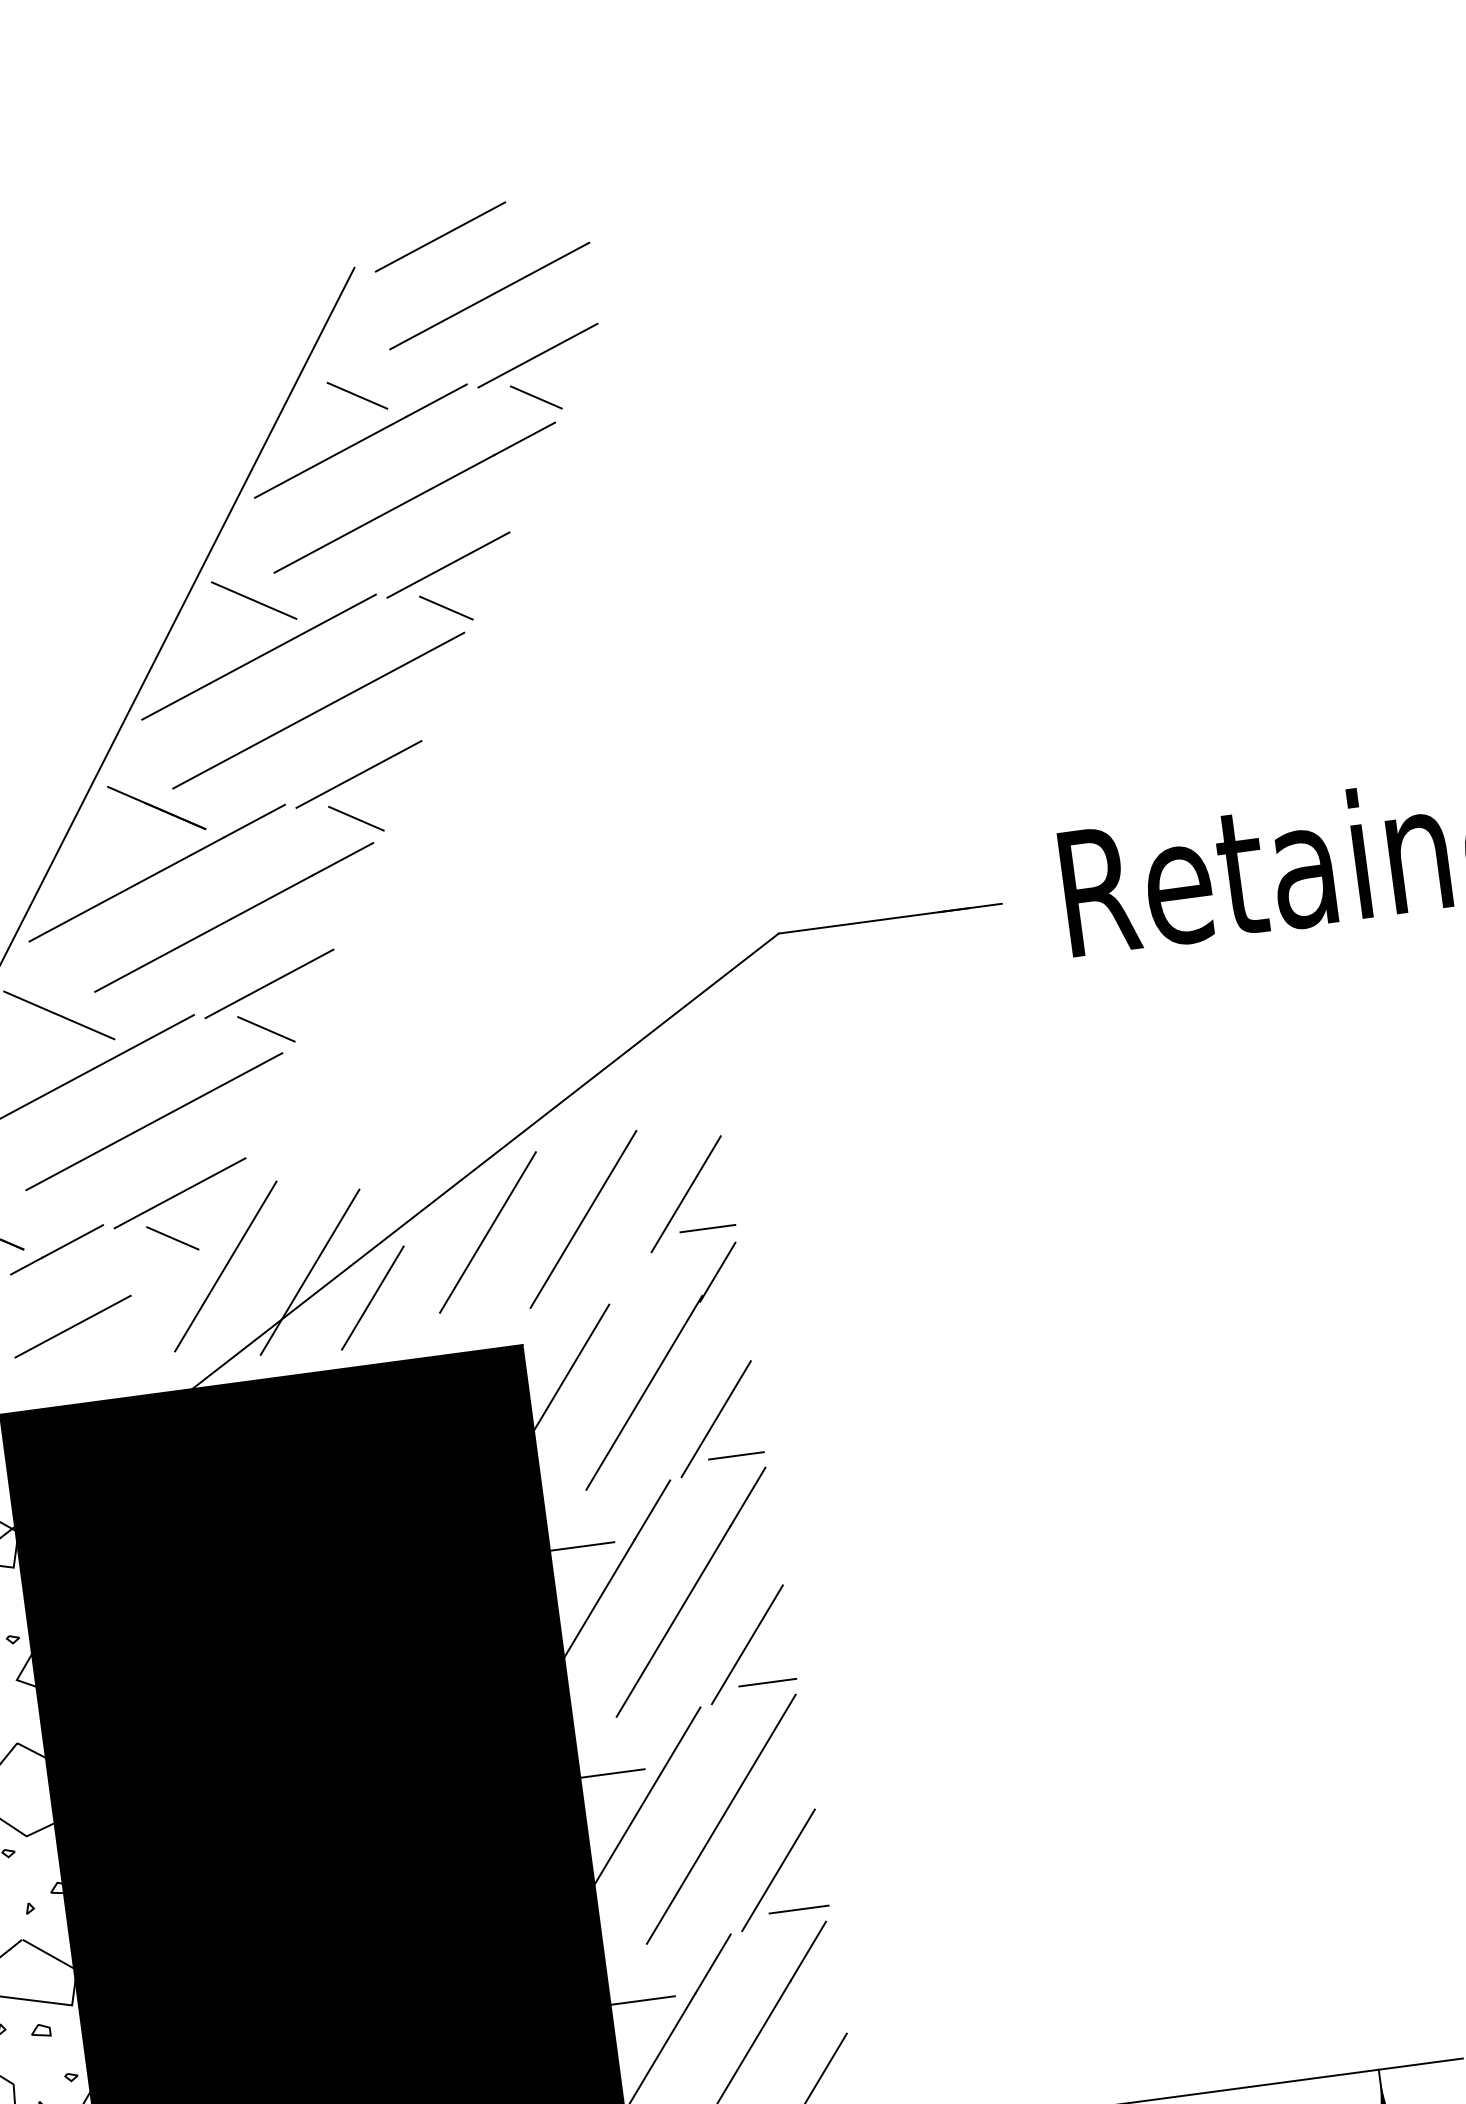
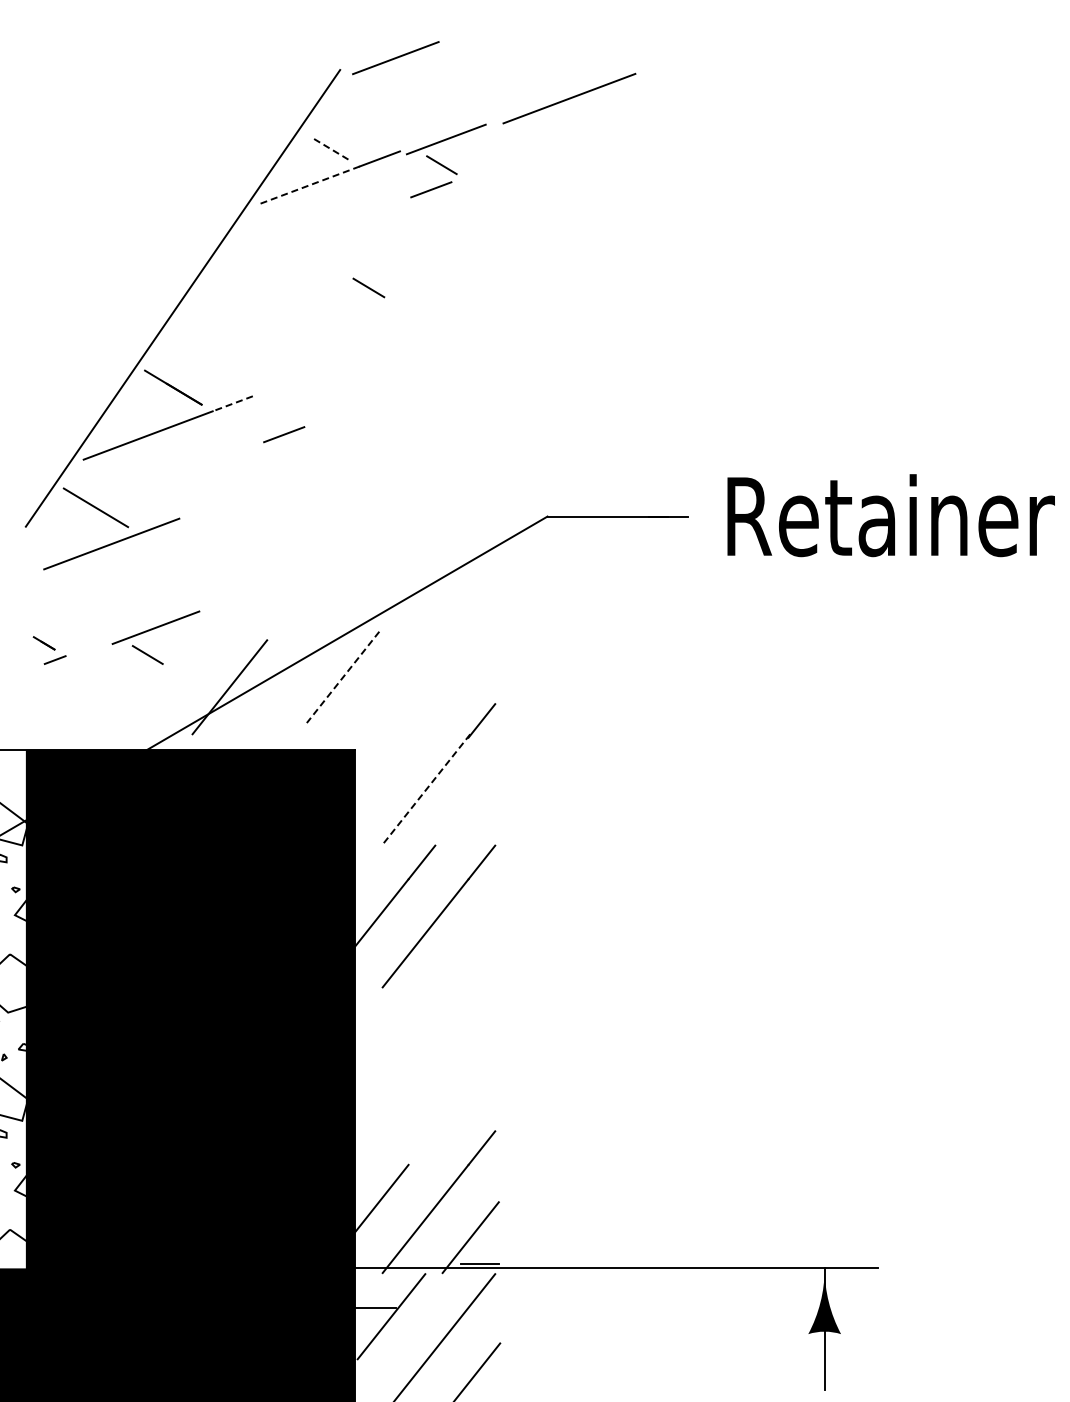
line: (489, 295) -> (569, 98), moved
line: (357, 395) -> (331, 149), solid -> dashed
line: (330, 457) -> (309, 185), solid -> dashed
line: (384, 513) -> (338, 224), removed
line: (448, 565) -> (373, 261), removed
line: (253, 600) -> (250, 267), removed
line: (258, 656) -> (248, 302), removed
line: (318, 710) -> (281, 340), removed
line: (357, 774) -> (300, 383), removed
line: (355, 818) -> (295, 410), removed
line: (254, 820) -> (232, 403), solid -> dashed
line: (204, 934) -> (192, 469), removed
line: (269, 983) -> (228, 505), removed
line: (265, 1029) -> (222, 533), removed
line: (153, 1122) -> (145, 581), removed
line: (685, 1194) -> (468, 670), removed
line: (583, 1218) -> (403, 676), removed
line: (708, 1229) -> (479, 693), removed
line: (487, 1232) -> (342, 677), solid -> dashed
line: (72, 1241) -> (85, 648), removed
line: (224, 1266) -> (177, 676), removed
line: (372, 1298) -> (266, 708), removed
line: (72, 1326) -> (78, 701), removed
line: (571, 1367) -> (383, 767), removed
line: (644, 1393) -> (426, 789), solid -> dashed
line: (715, 1419) -> (468, 811), removed
line: (736, 1455) -> (478, 835), removed
line: (582, 1546) -> (375, 879), removed
line: (747, 1644) -> (469, 953), removed
line: (767, 1682) -> (478, 978), removed
line: (612, 1774) -> (375, 1022), removed
line: (647, 1795) -> (395, 1038), removed
line: (720, 1819) -> (438, 1059), removed
line: (777, 1870) -> (469, 1095), removed
line: (798, 1909) -> (479, 1121), removed
line: (712, 1963) -> (421, 1147), removed
line: (642, 1999) -> (375, 1164), removed

